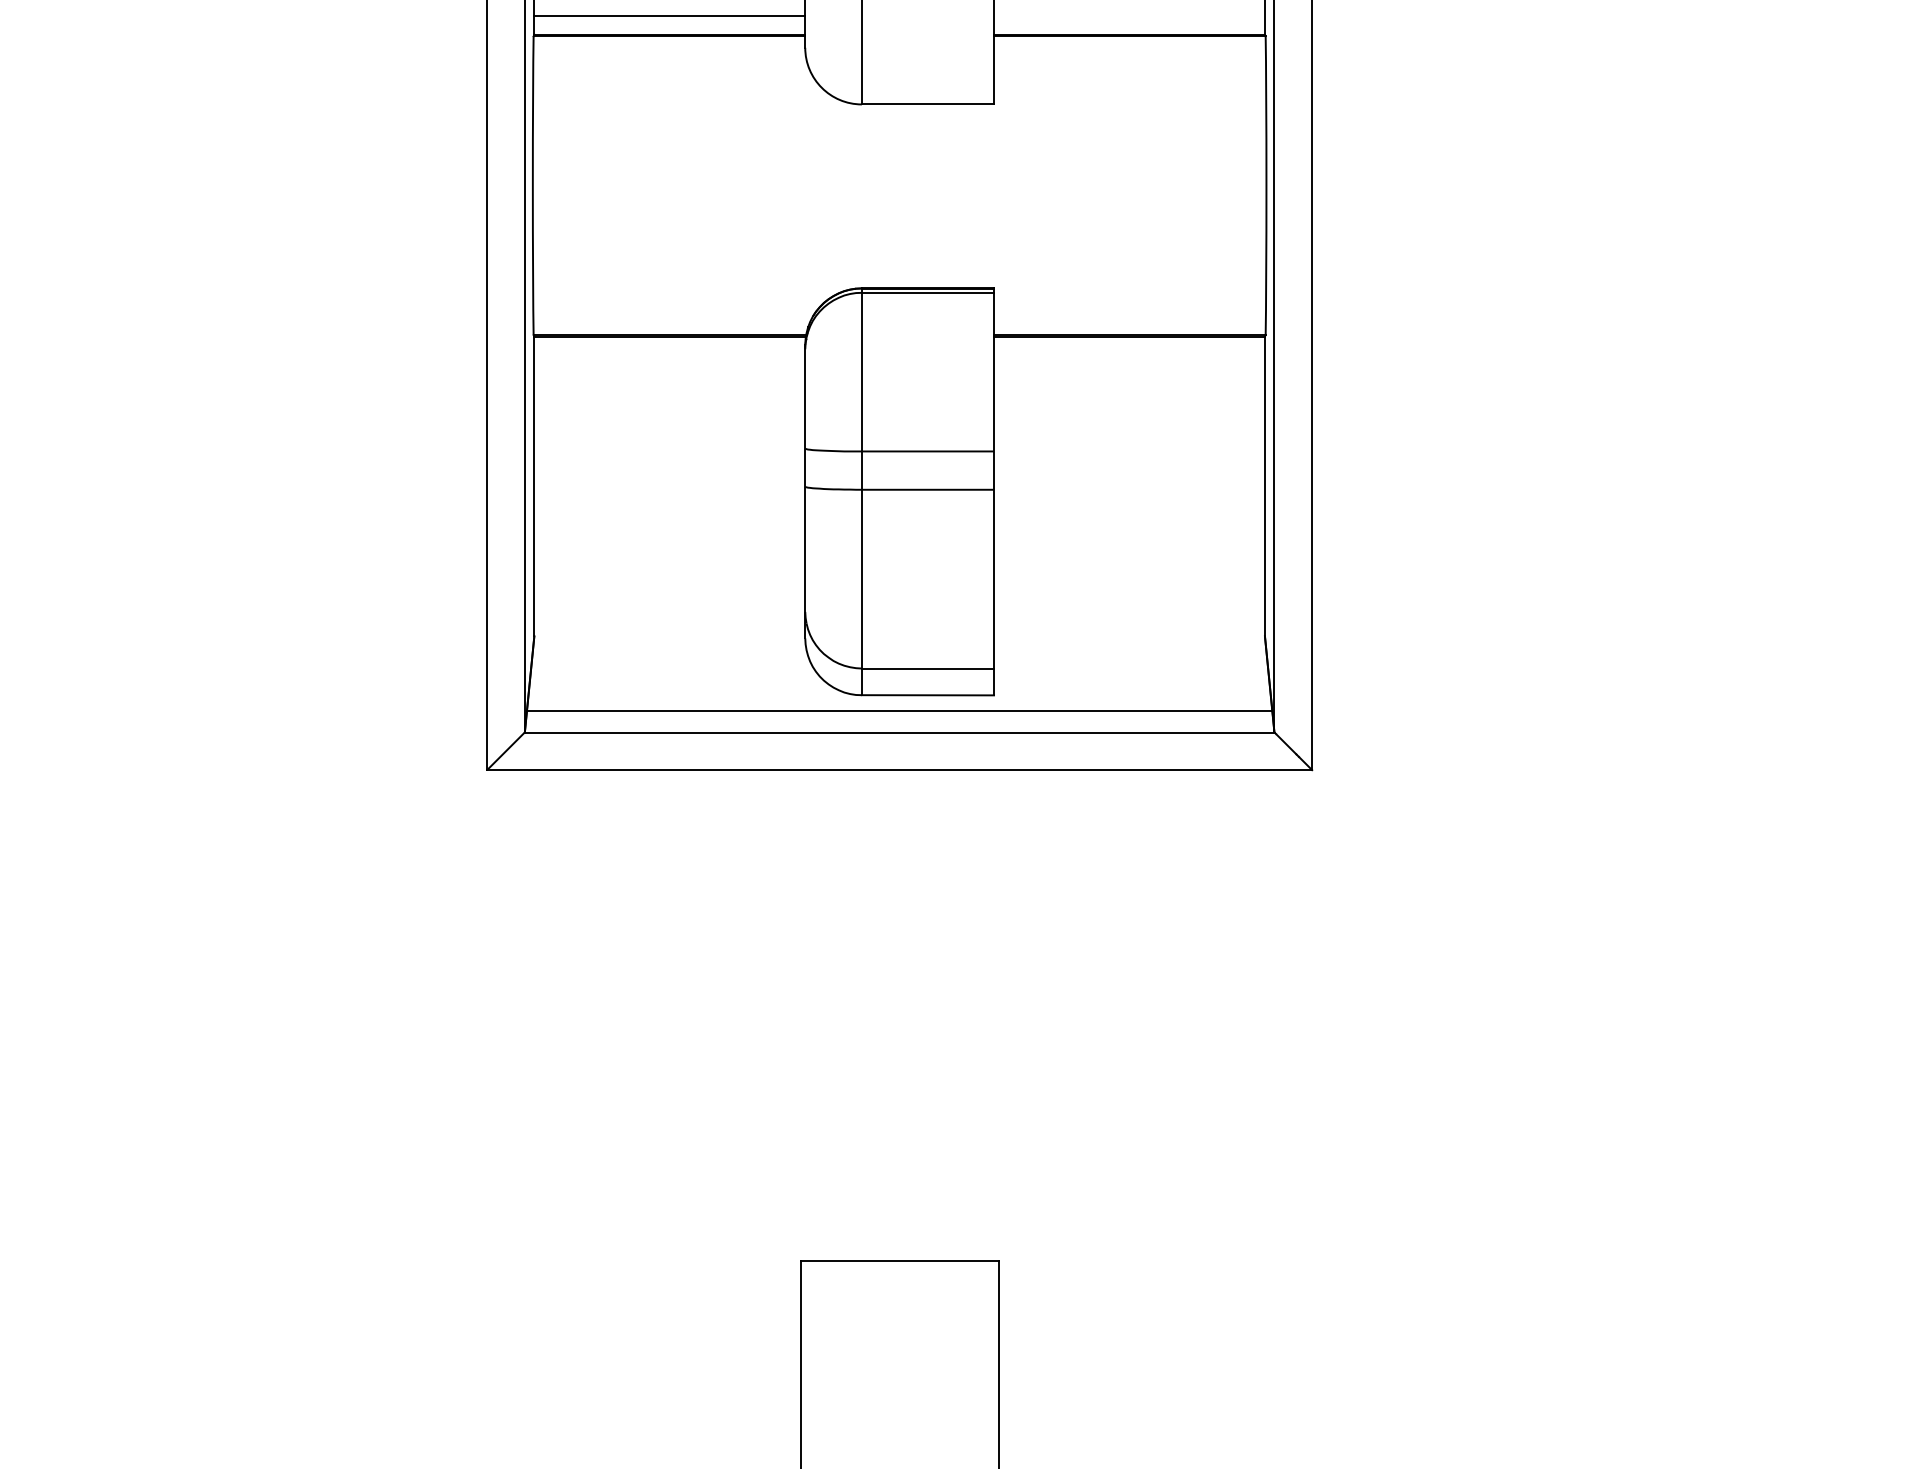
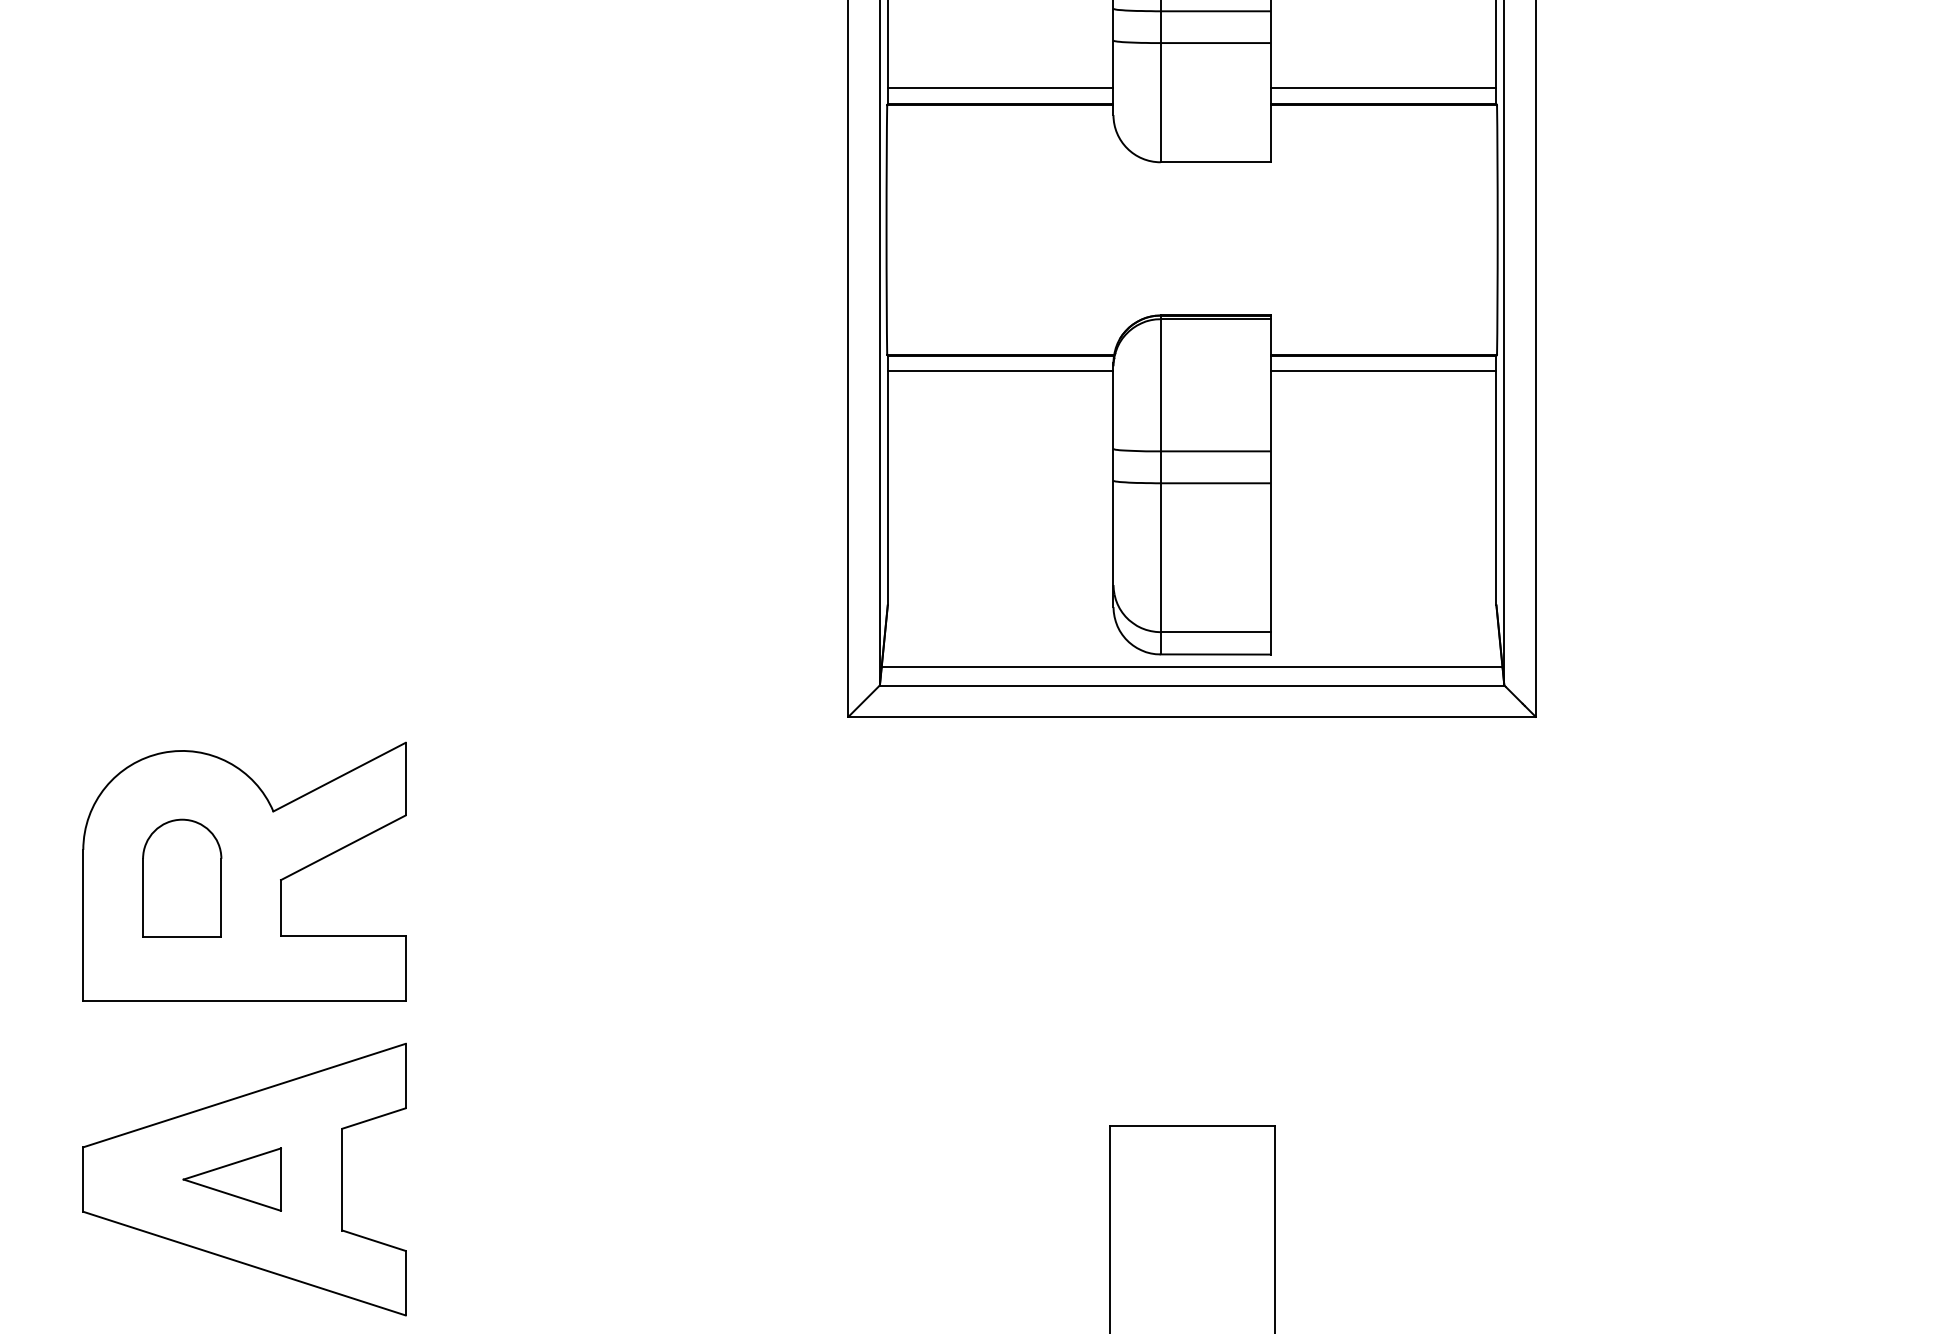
line: (1129, 15) -> (1383, 88), added
line: (669, 355) -> (1000, 371), added
line: (1129, 355) -> (1383, 371), added

